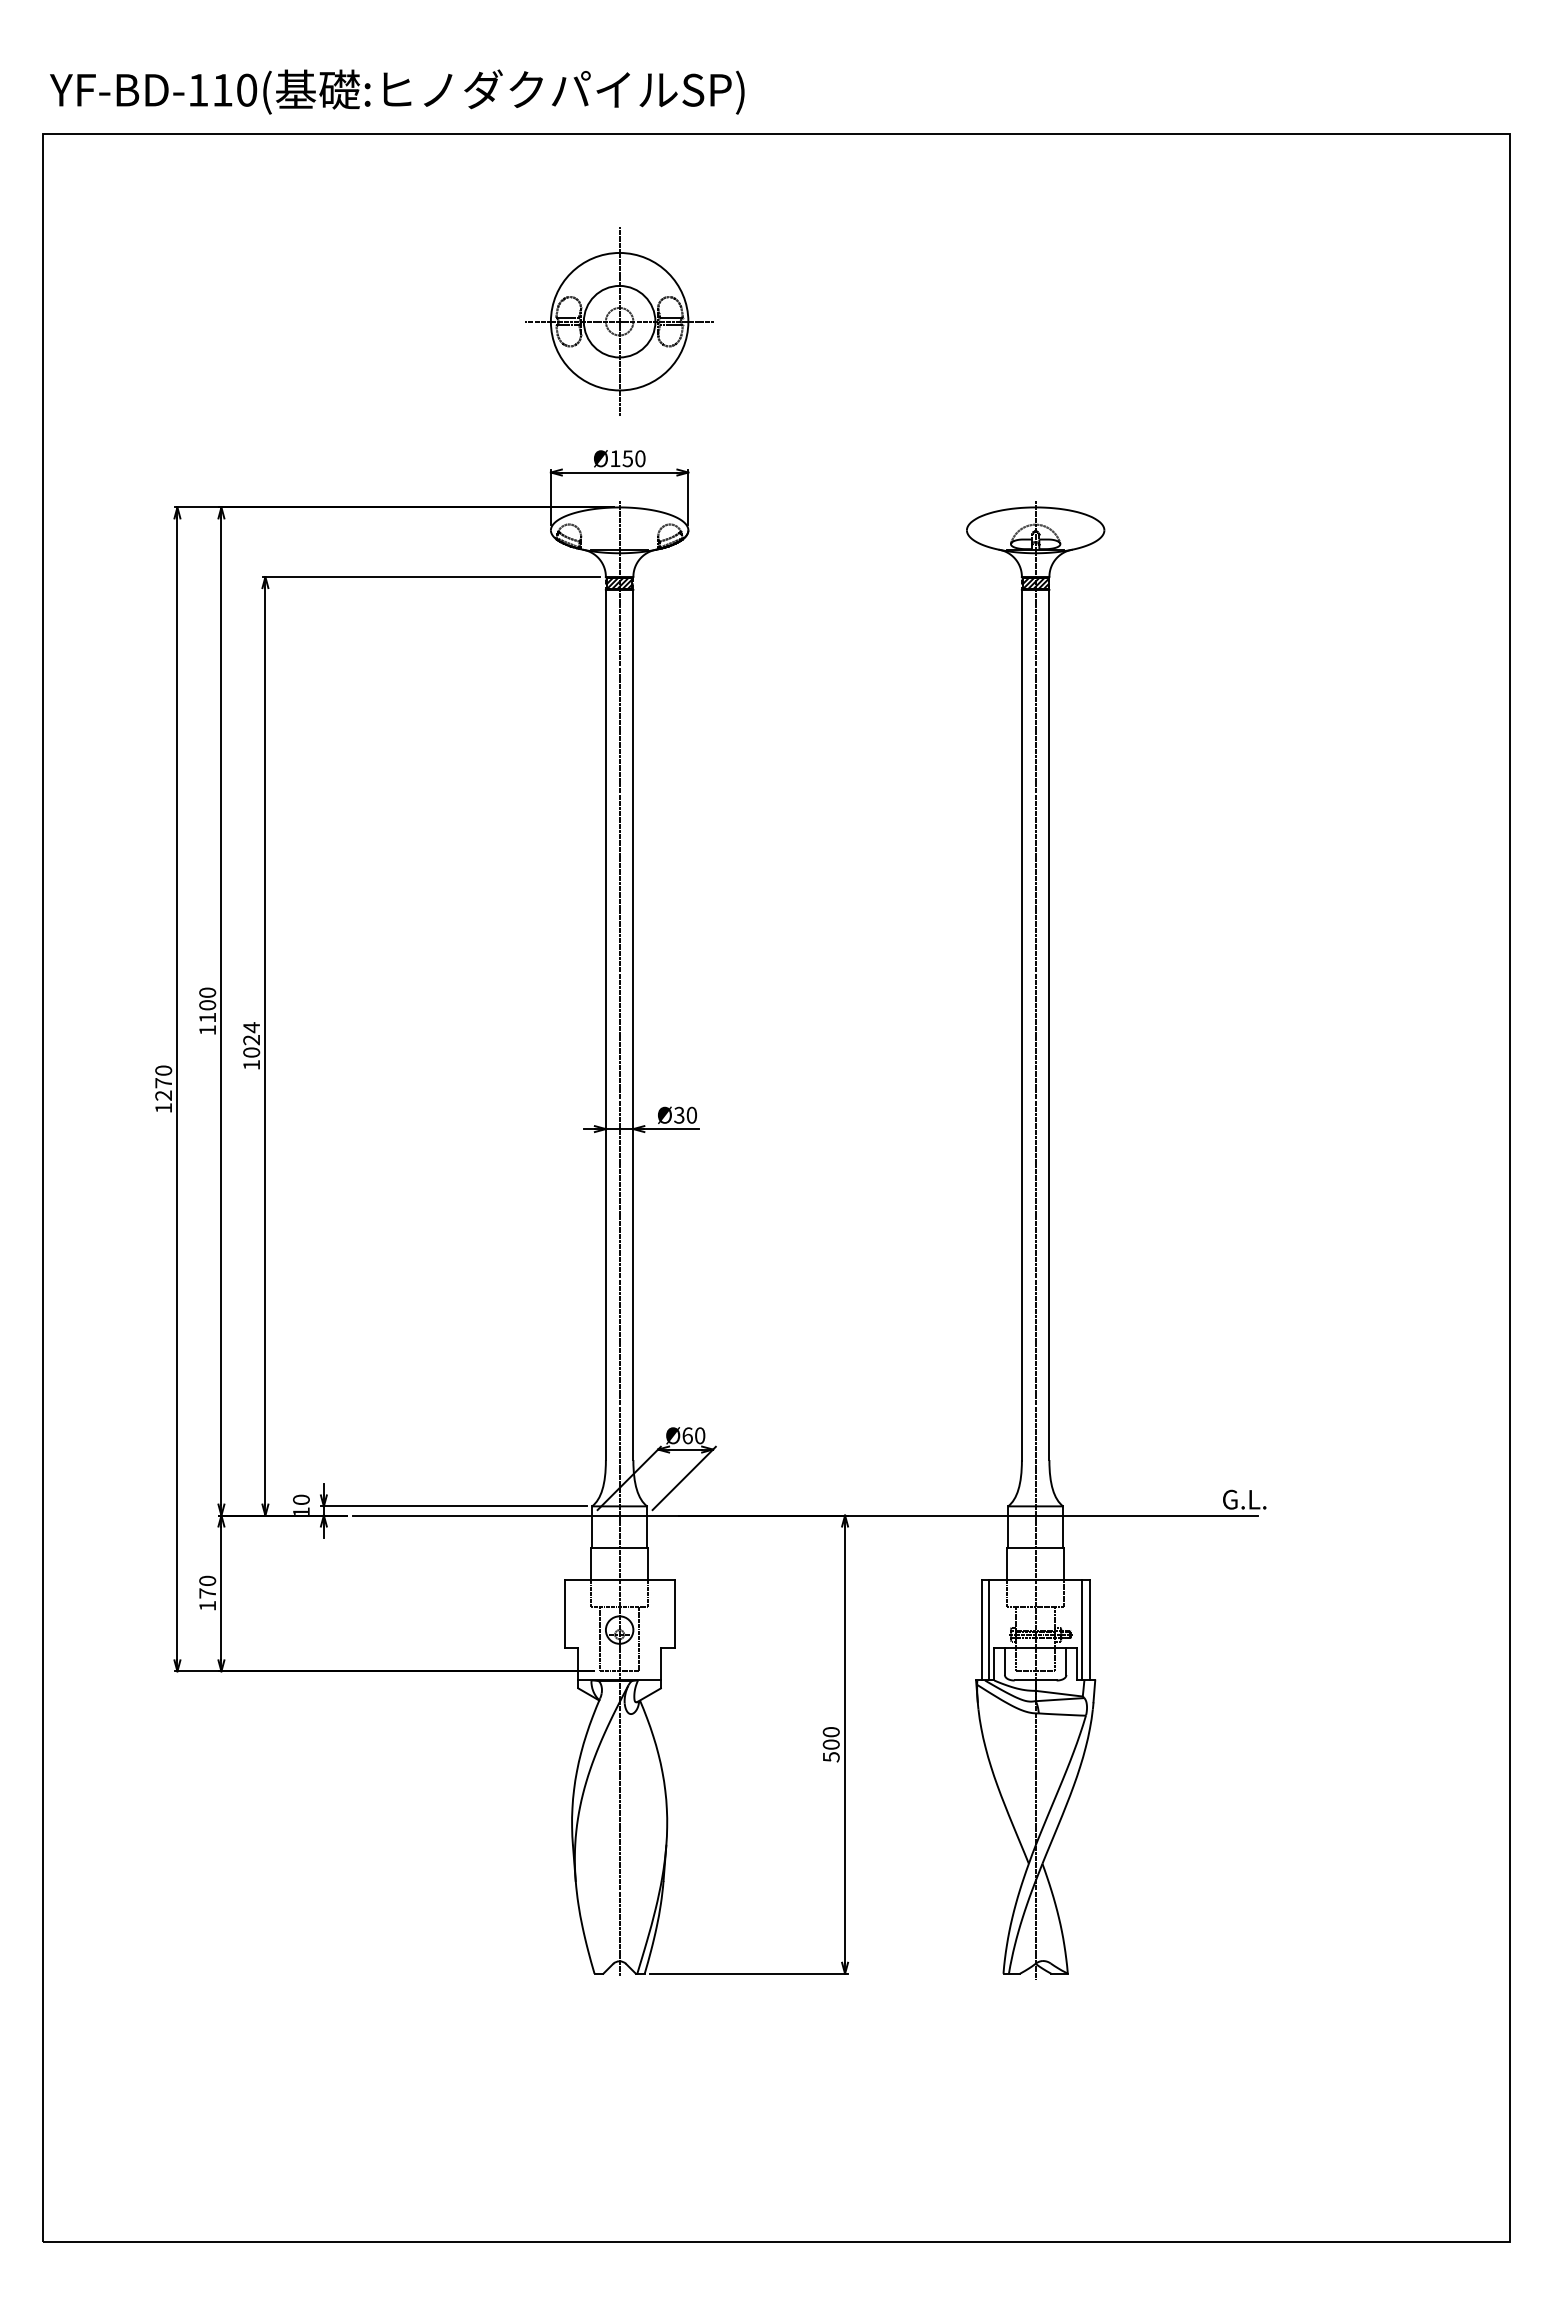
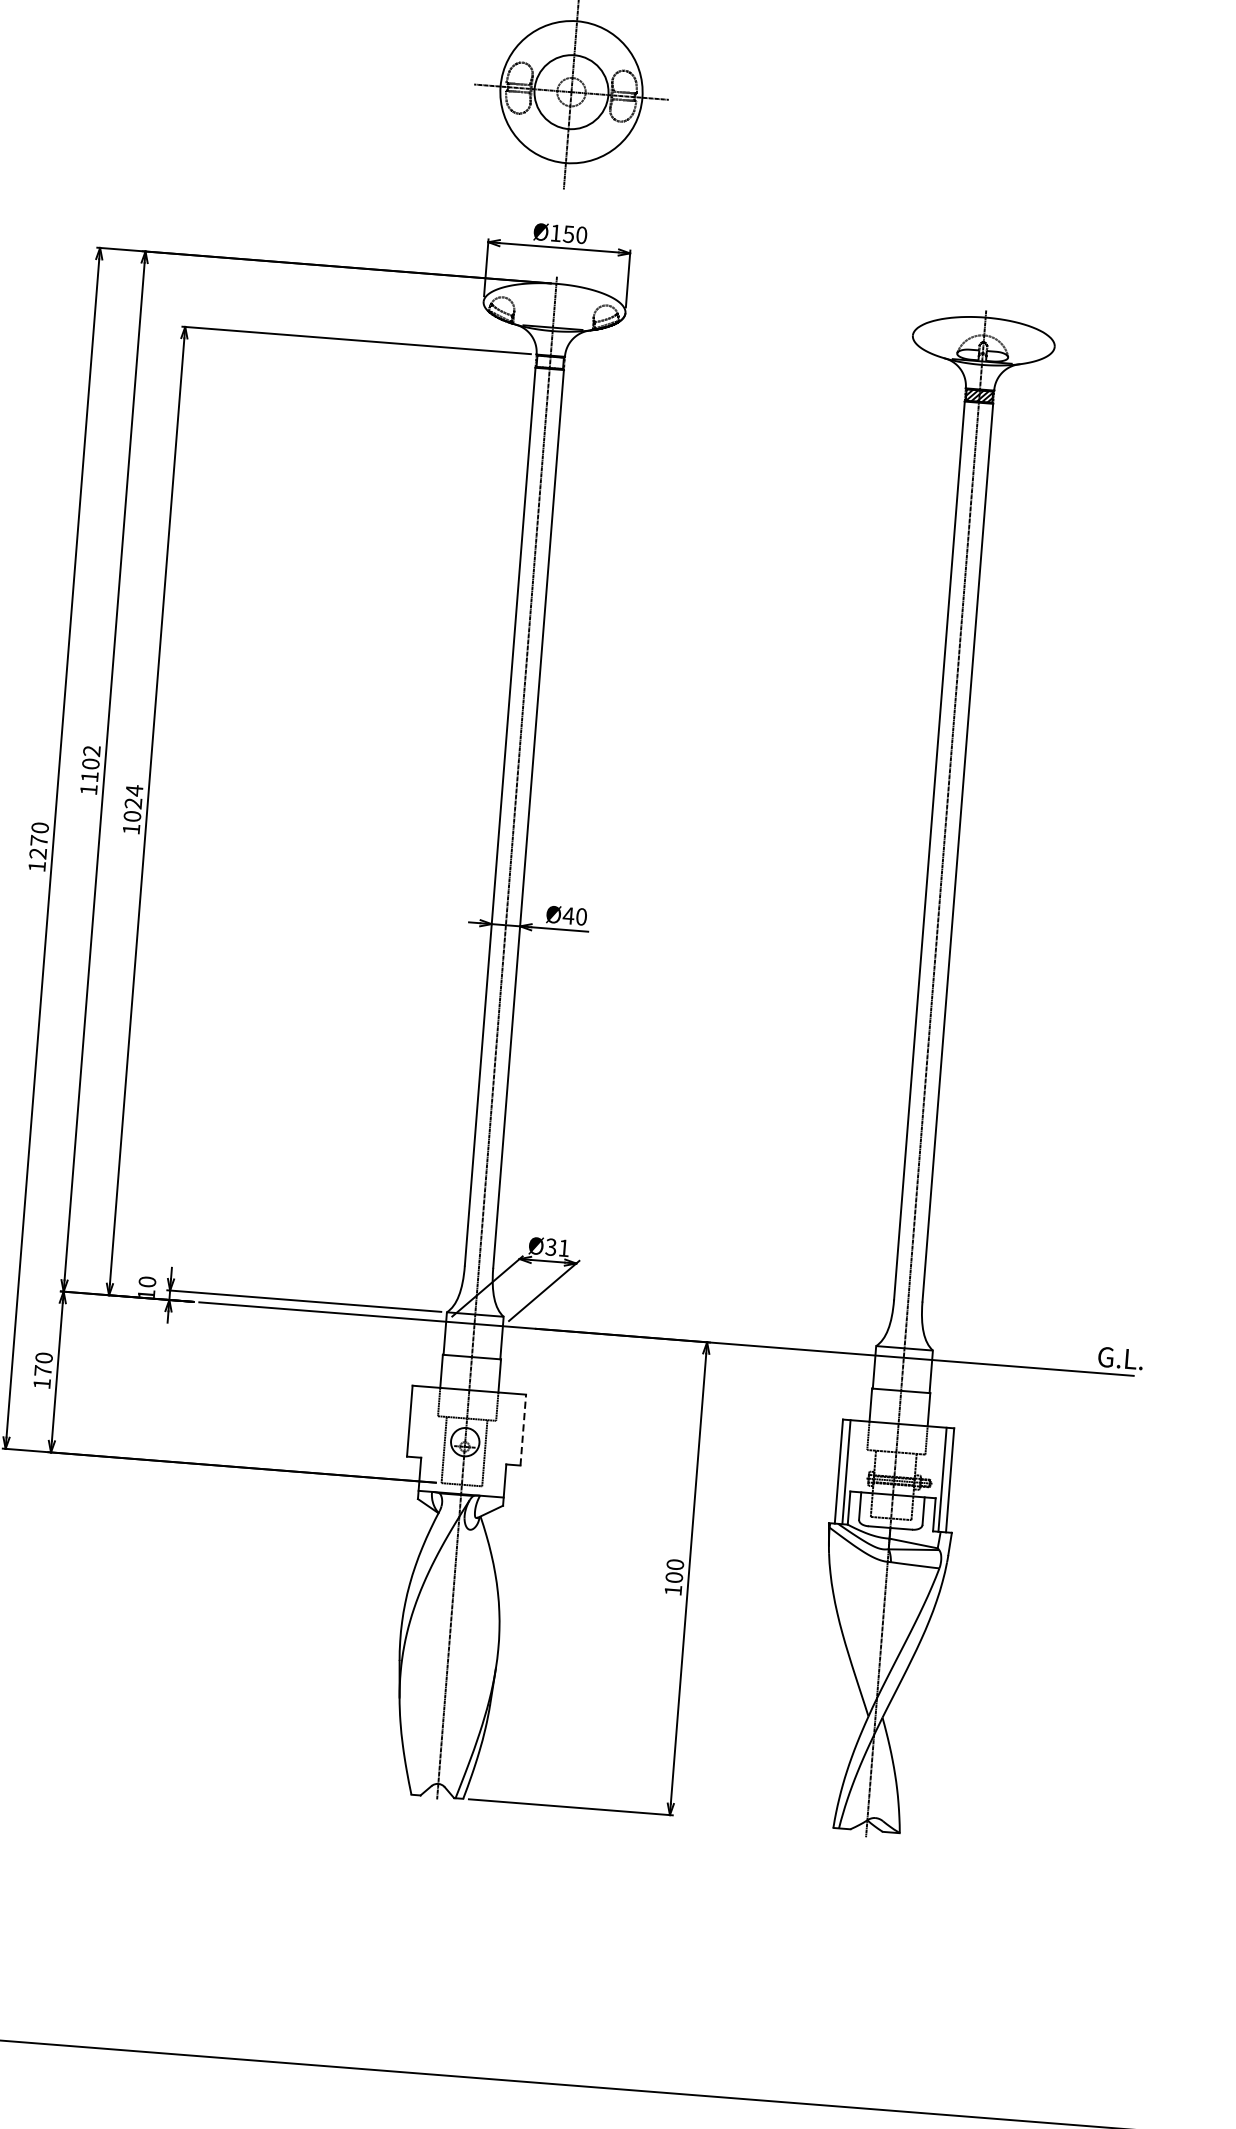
hatch: (619, 583) -> (550, 362), removed
text: (207, 992) -> (91, 750), 1100 -> 1102
text: (678, 1114) -> (567, 914), Ø30 -> Ø40
text: (693, 1435) -> (557, 1247), Ø60 -> Ø31
line: (674, 1613) -> (523, 1429), solid -> dashed
text: (831, 1757) -> (673, 1590), 500 -> 100

